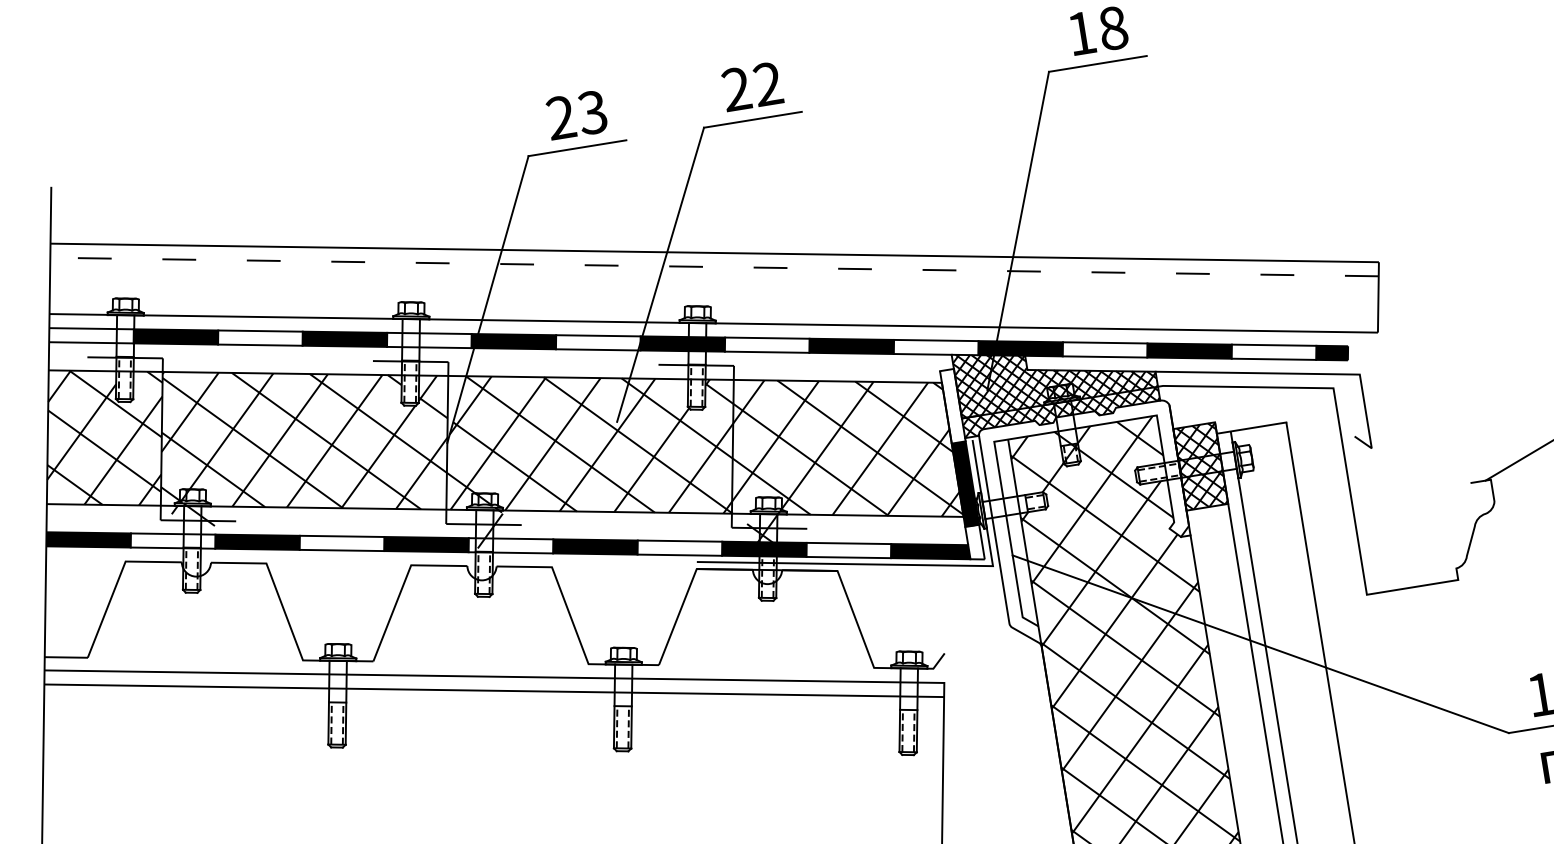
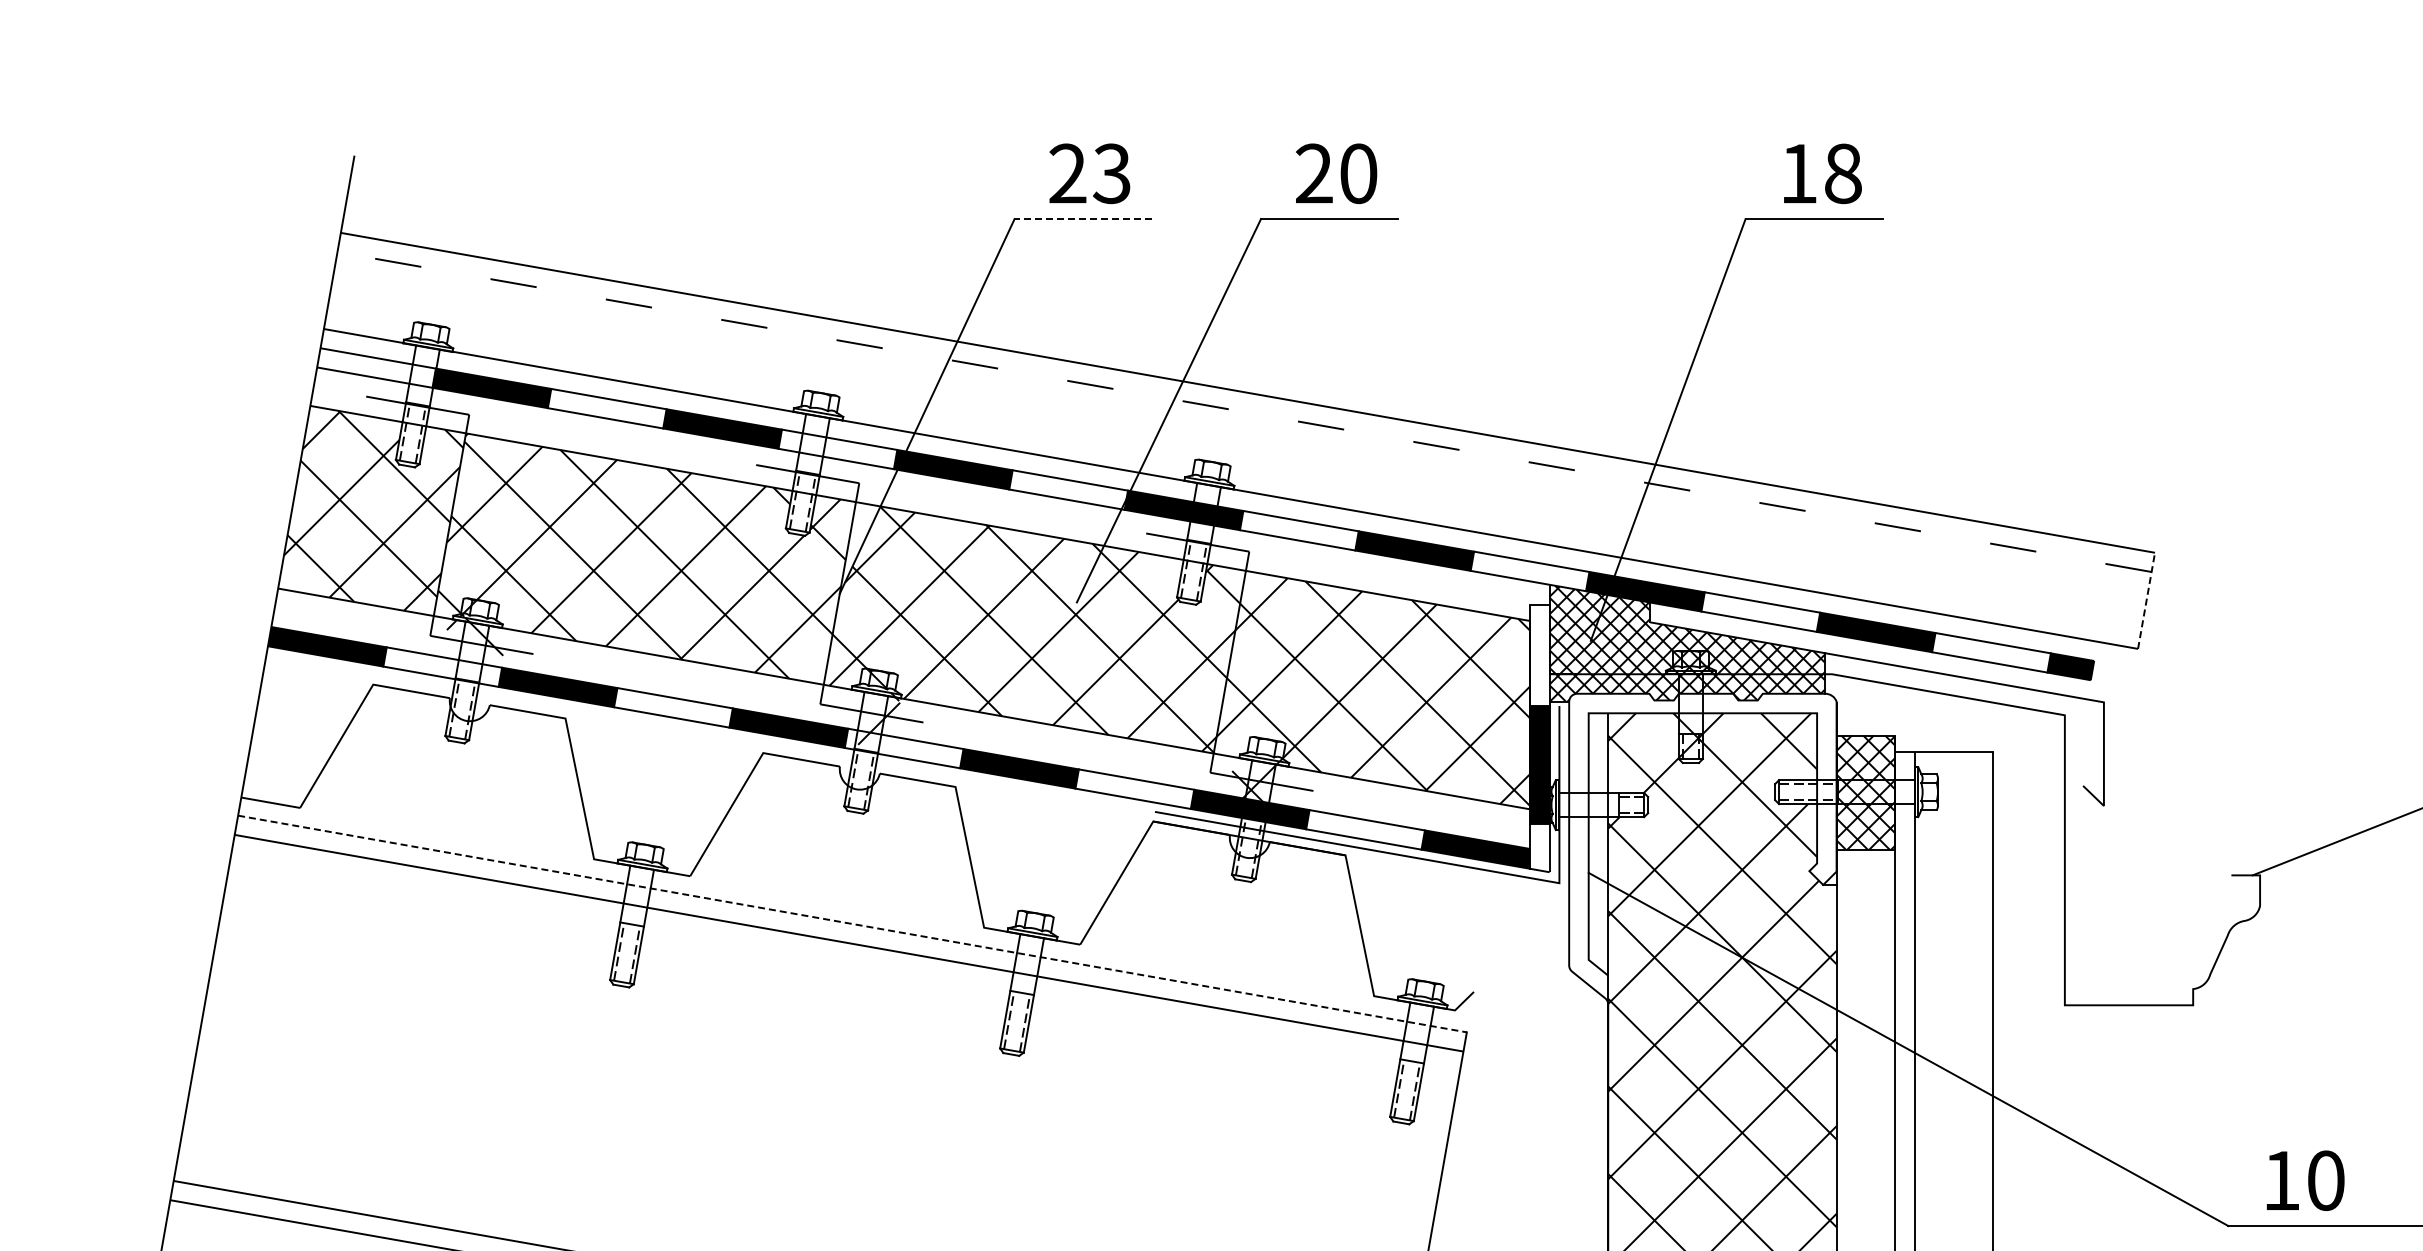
text: (768, 84) -> (1358, 173), 22 -> 20
line: (577, 148) -> (1083, 219), solid -> dashed
line: (1378, 297) -> (2146, 600), solid -> dashed
line: (494, 677) -> (852, 924), solid -> dashed

